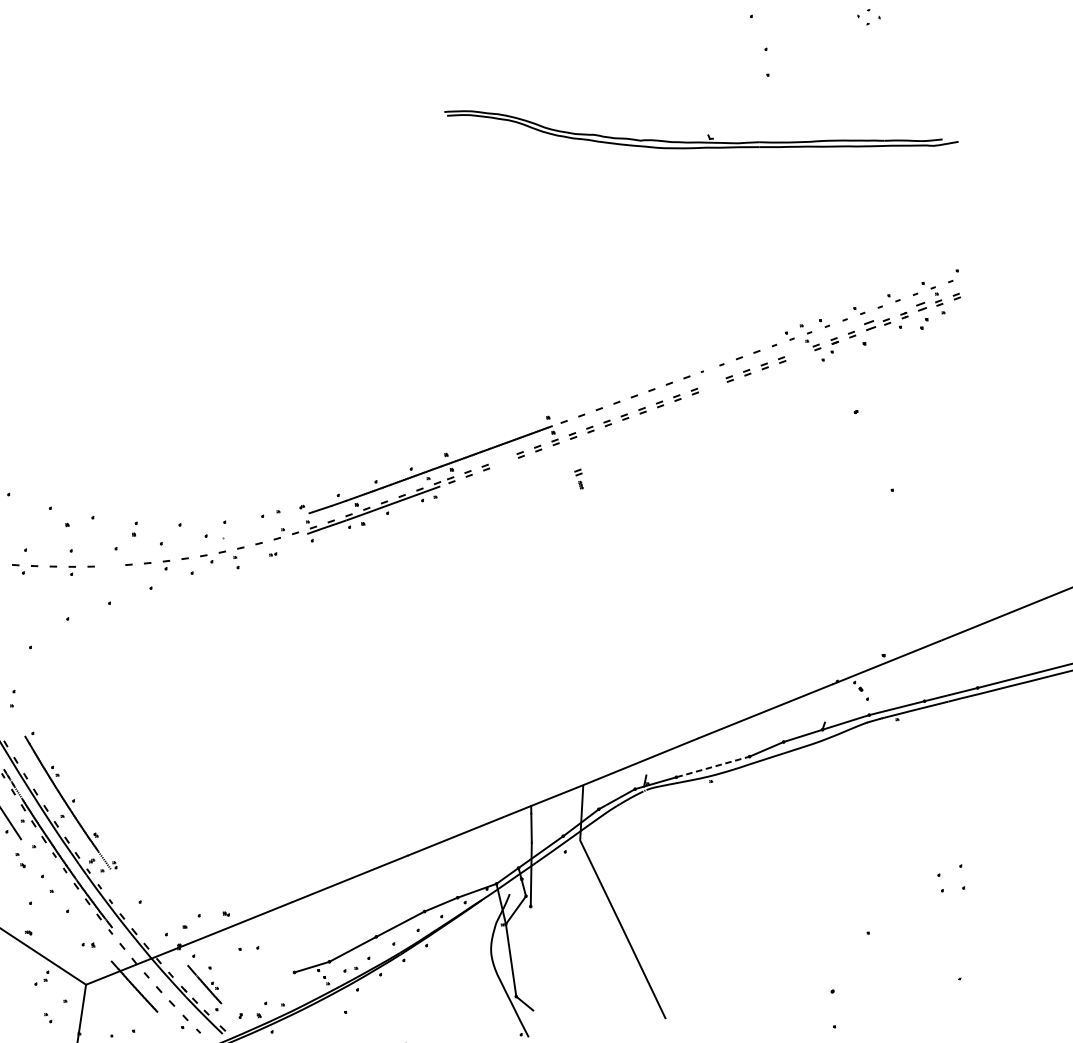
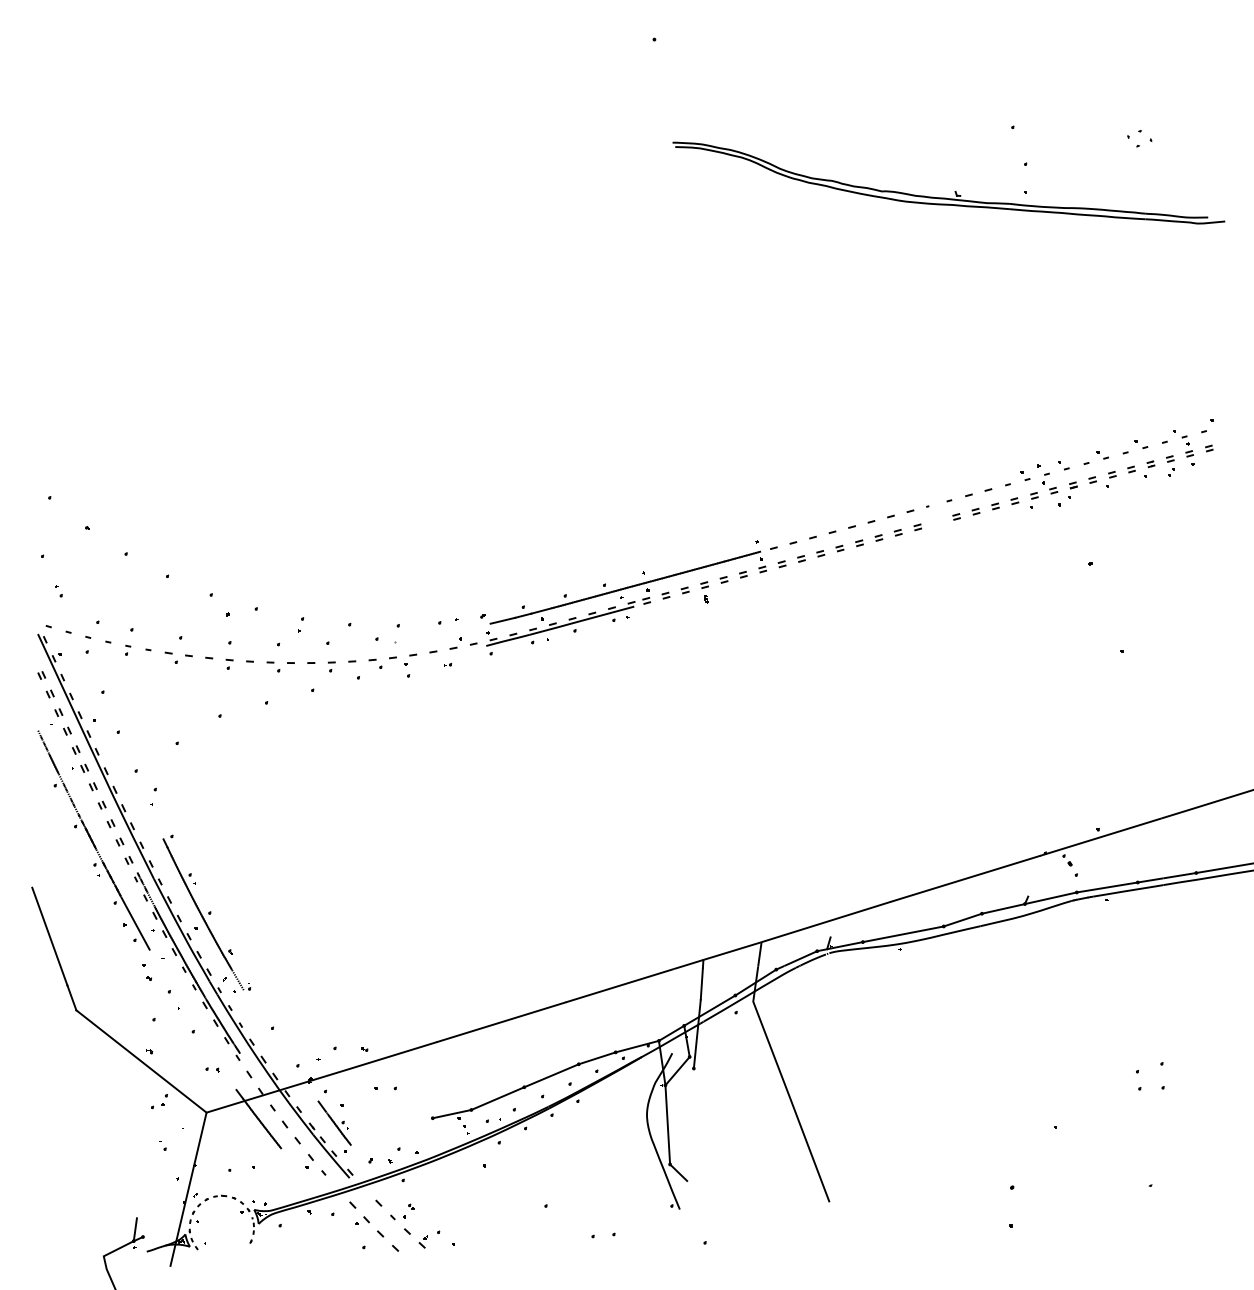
part: (707, 135) -> (954, 191), moved
part: (922, 315) -> (1170, 465), size x0.71
part: (869, 332) -> (1111, 479), size x0.62
part: (800, 357) -> (1034, 500), added
part: (578, 479) -> (704, 592), moved
part: (113, 569) -> (273, 666), added
line: (713, 767) -> (903, 934), dashed -> solid

